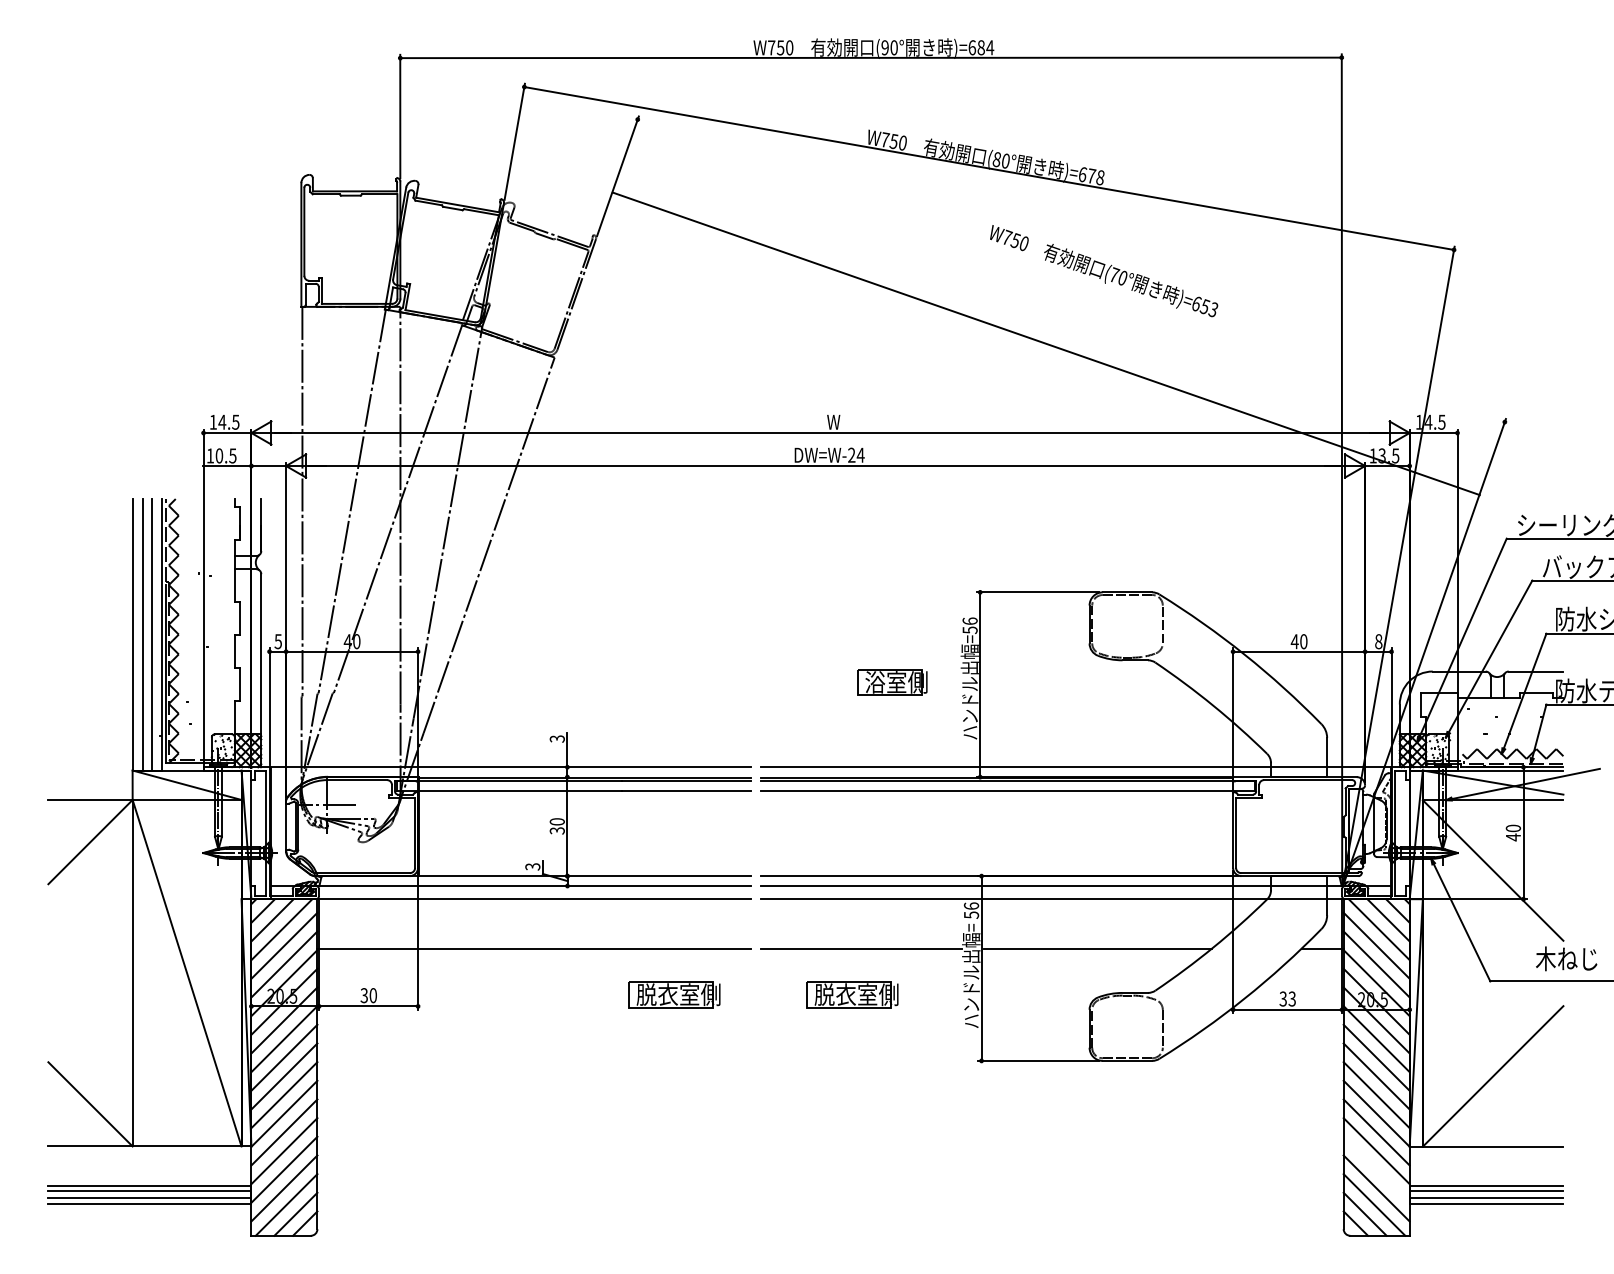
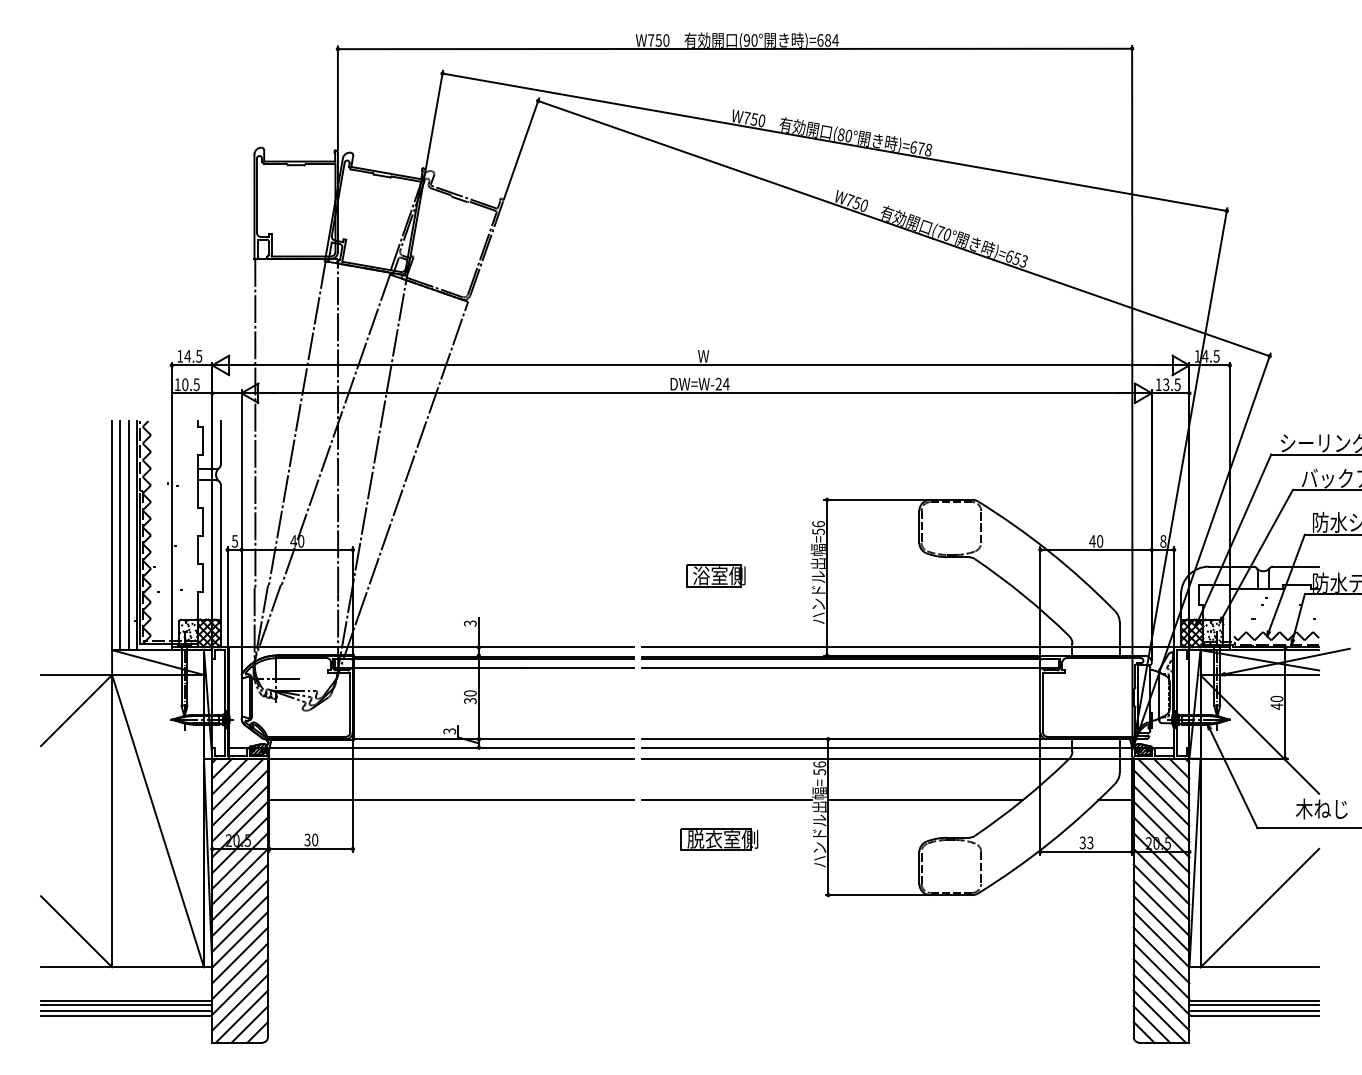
line: (1045, 343) -> (903, 228), moved
part: (892, 682) -> (716, 575), moved
part: (674, 994) -> (569, 839), removed
line: (1376, 1169) -> (1161, 986), added

